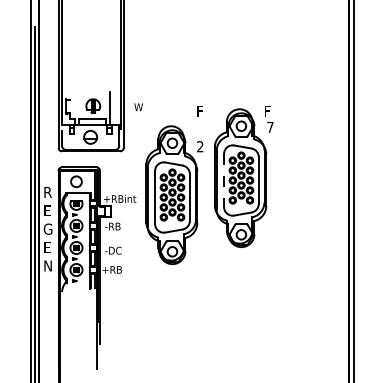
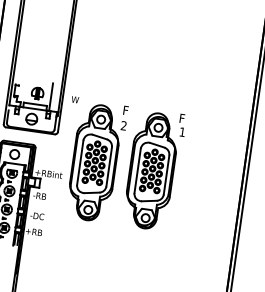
text: (270, 126) -> (182, 131), 7 -> 1
line: (224, 181) -> (137, 171), dashed -> solid
part: (174, 194) -> (96, 162), moved

